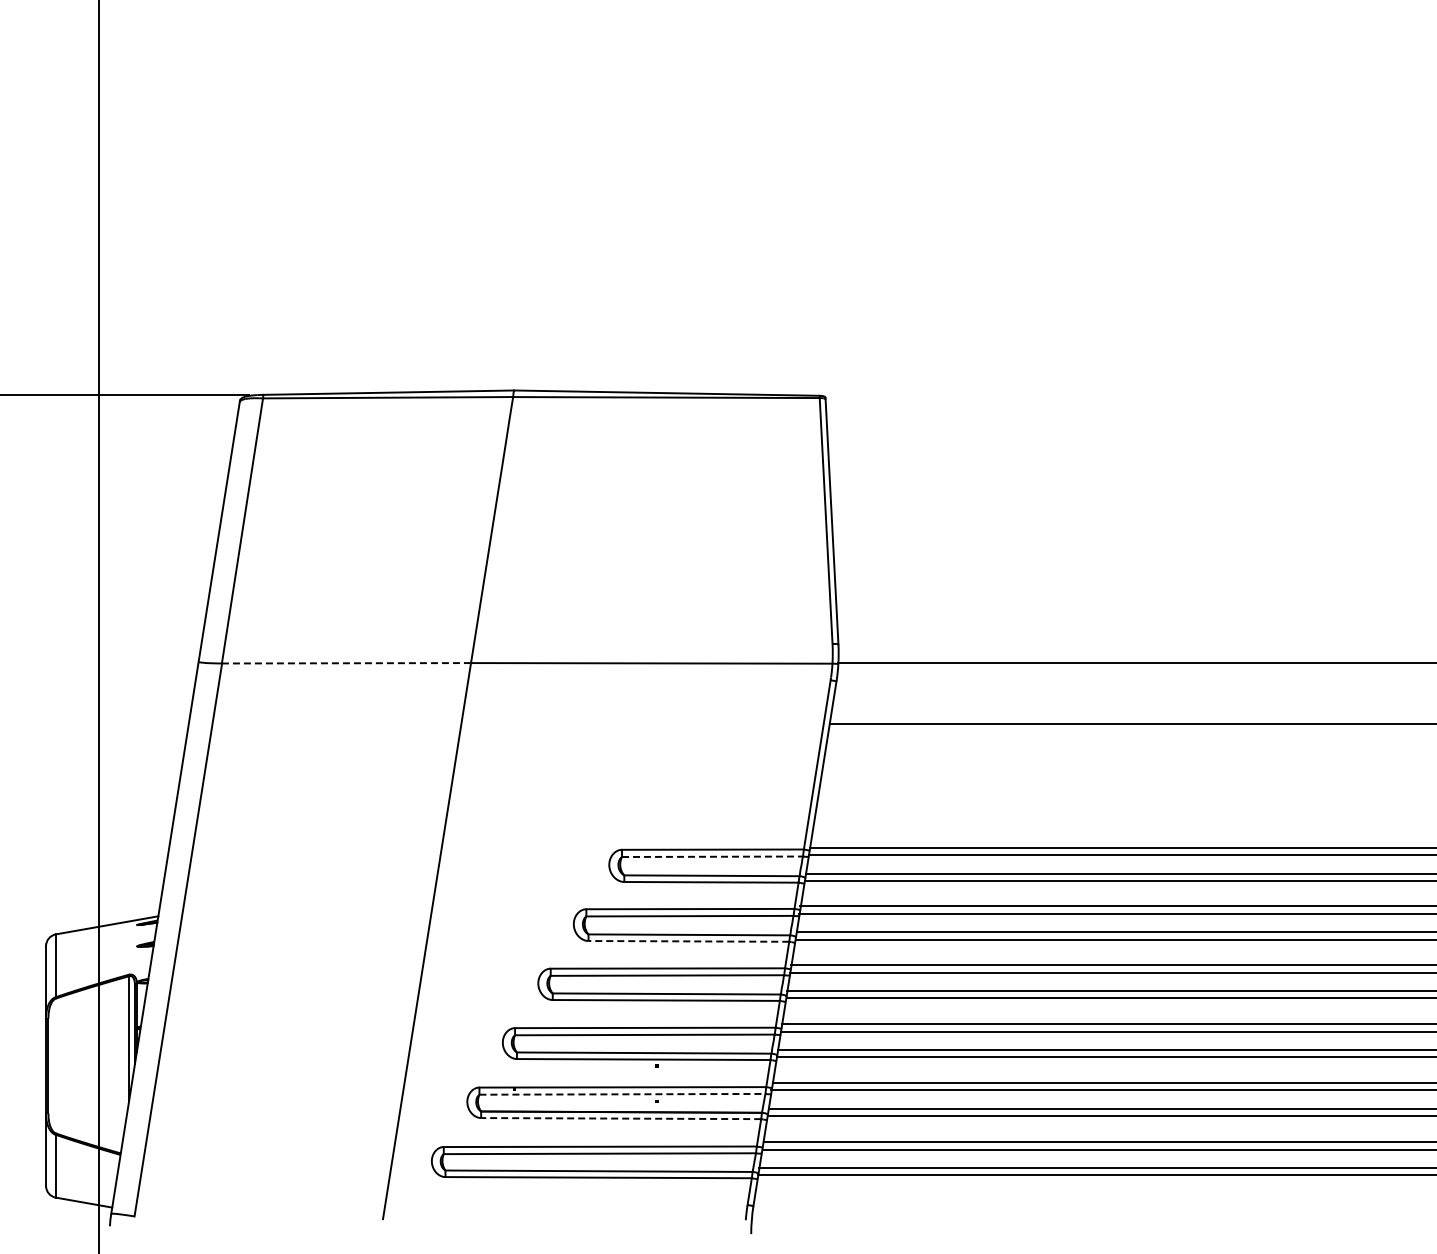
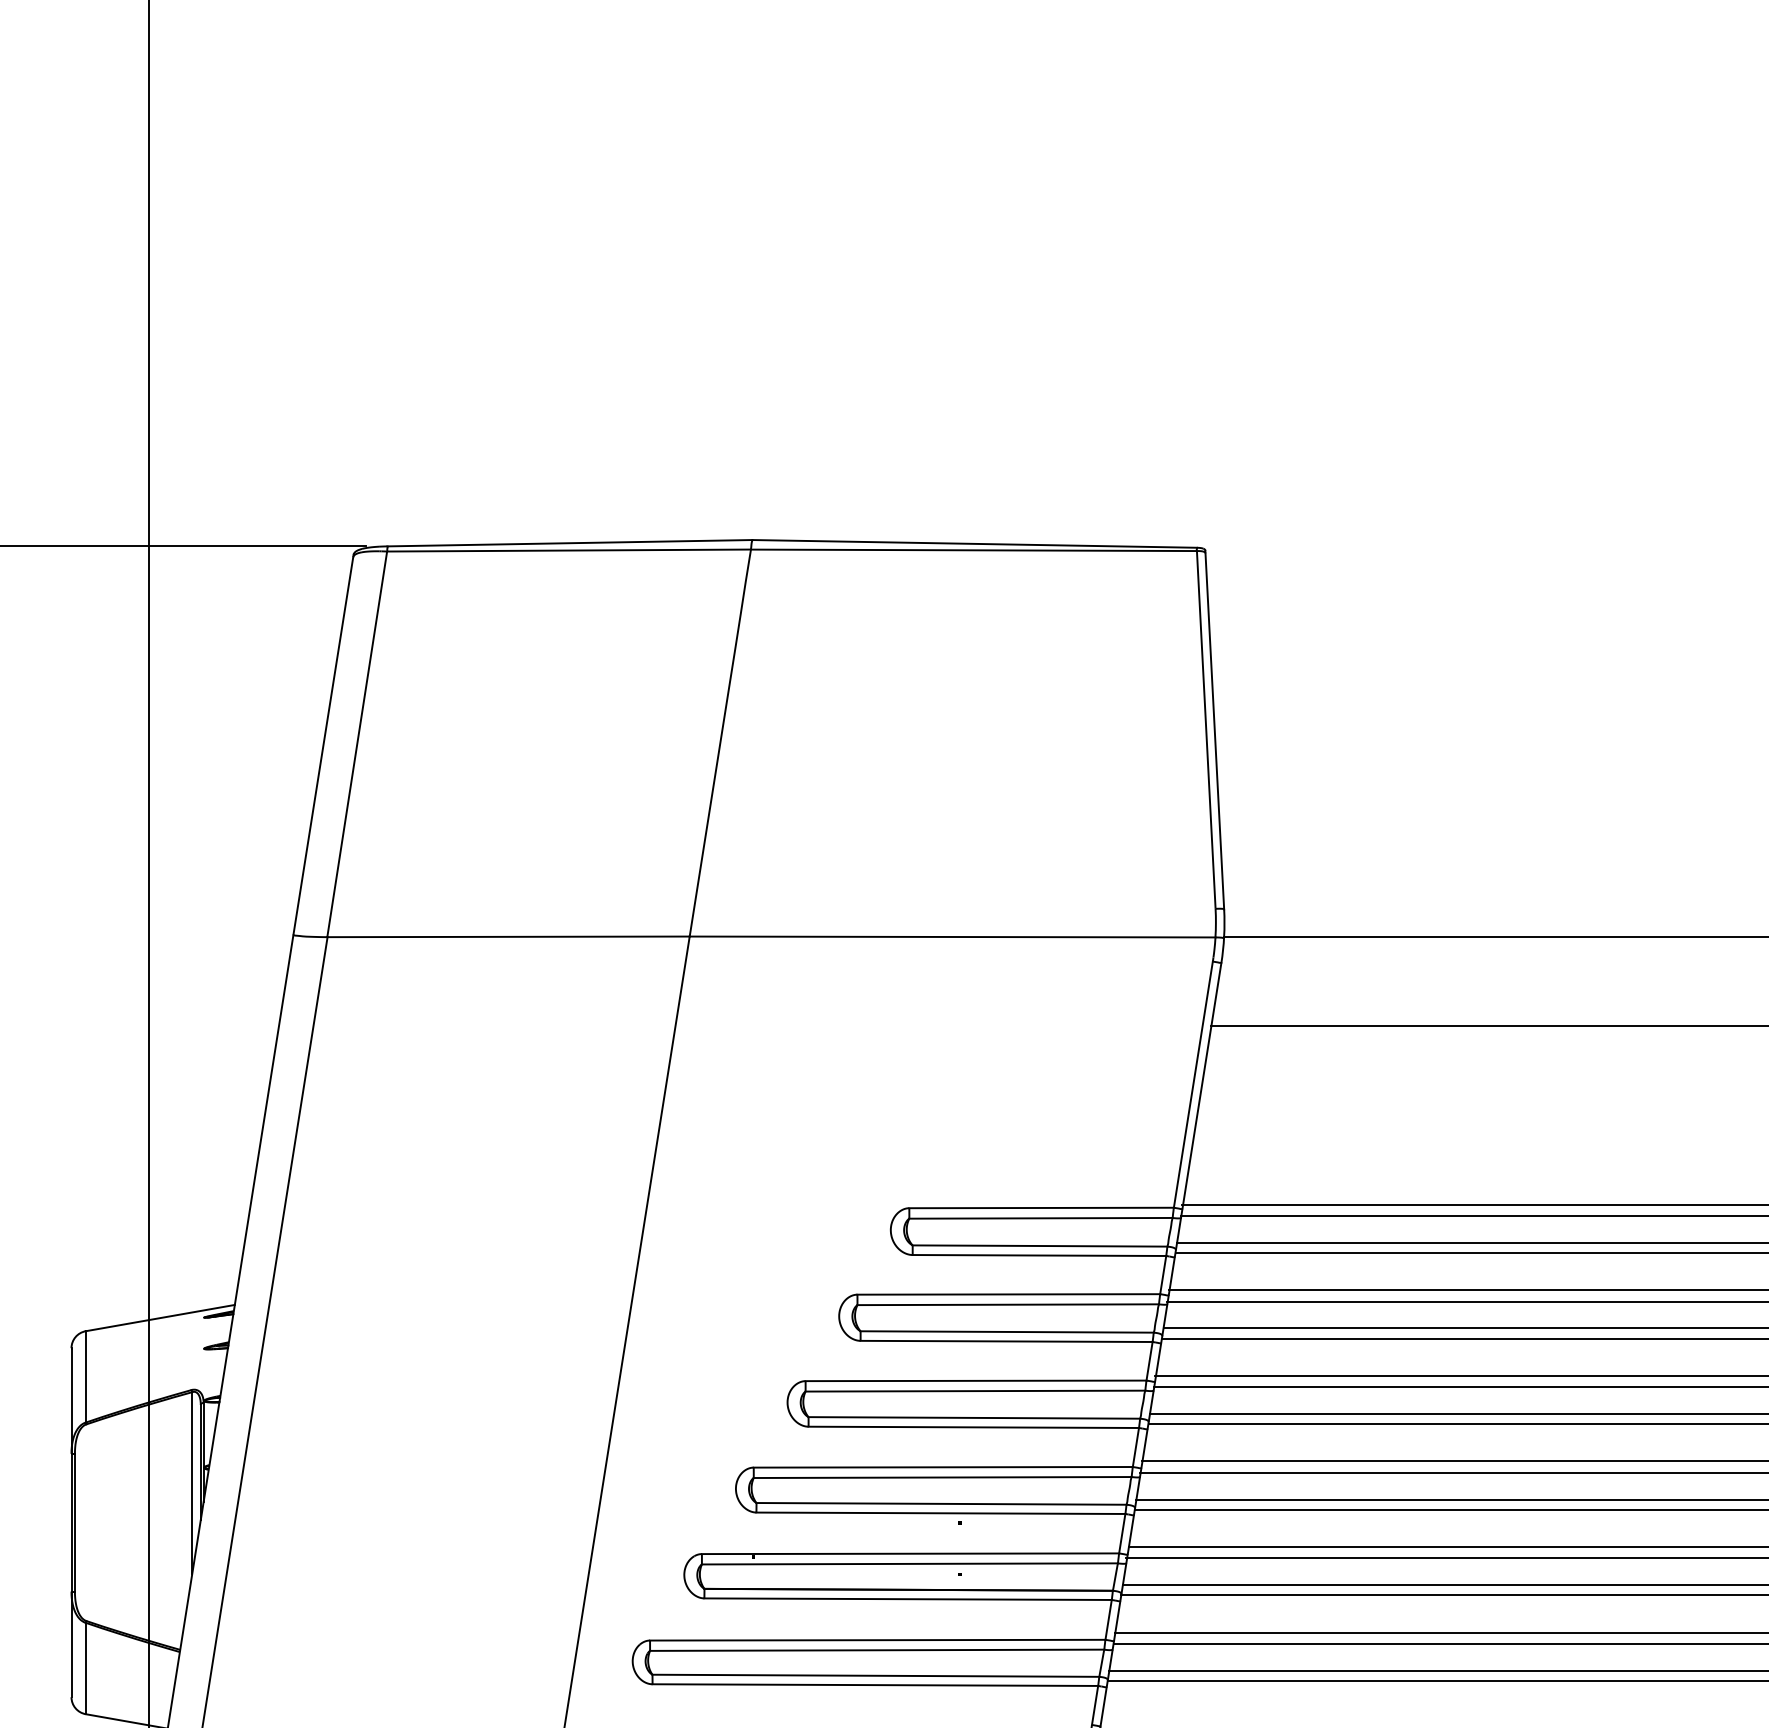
line: (346, 663) -> (508, 937), dashed -> solid
line: (713, 856) -> (1042, 1217), dashed -> solid
line: (688, 941) -> (1006, 1341), dashed -> solid
line: (622, 1094) -> (910, 1564), dashed -> solid
line: (620, 1118) -> (907, 1599), dashed -> solid

